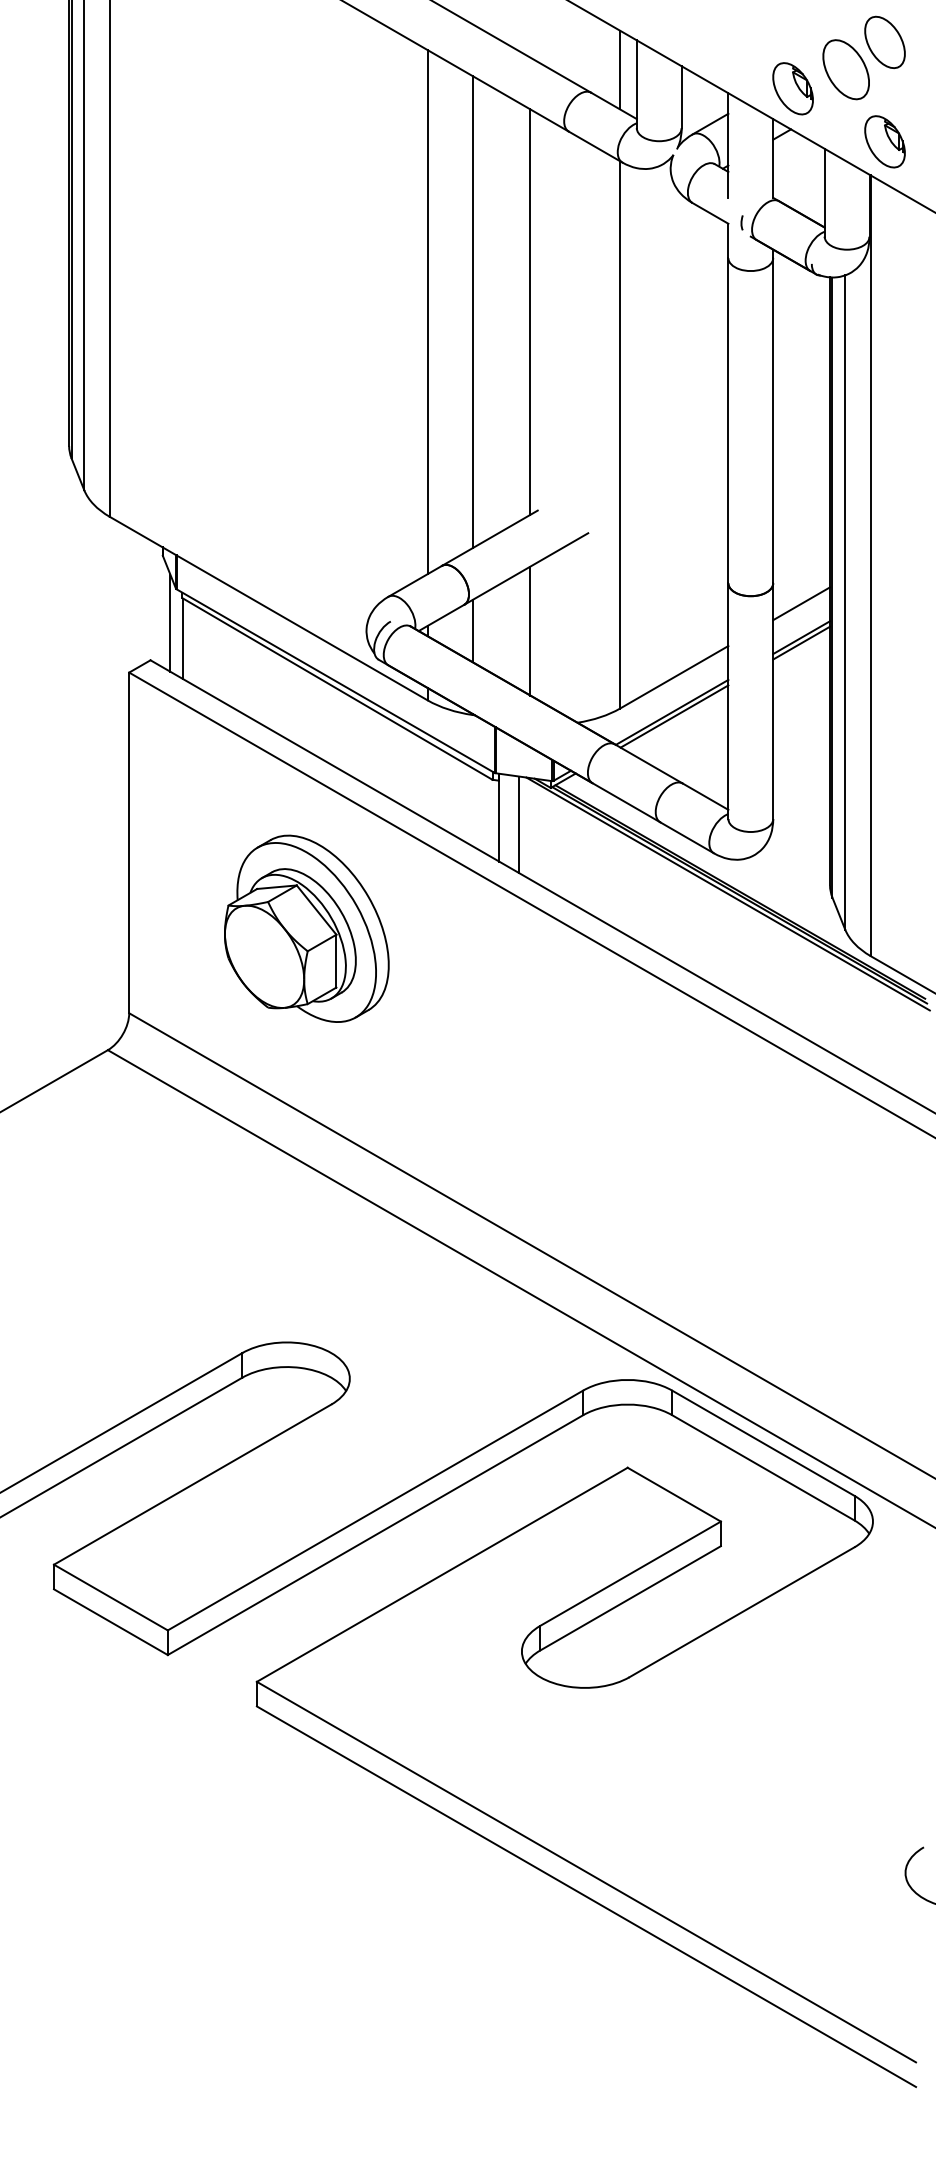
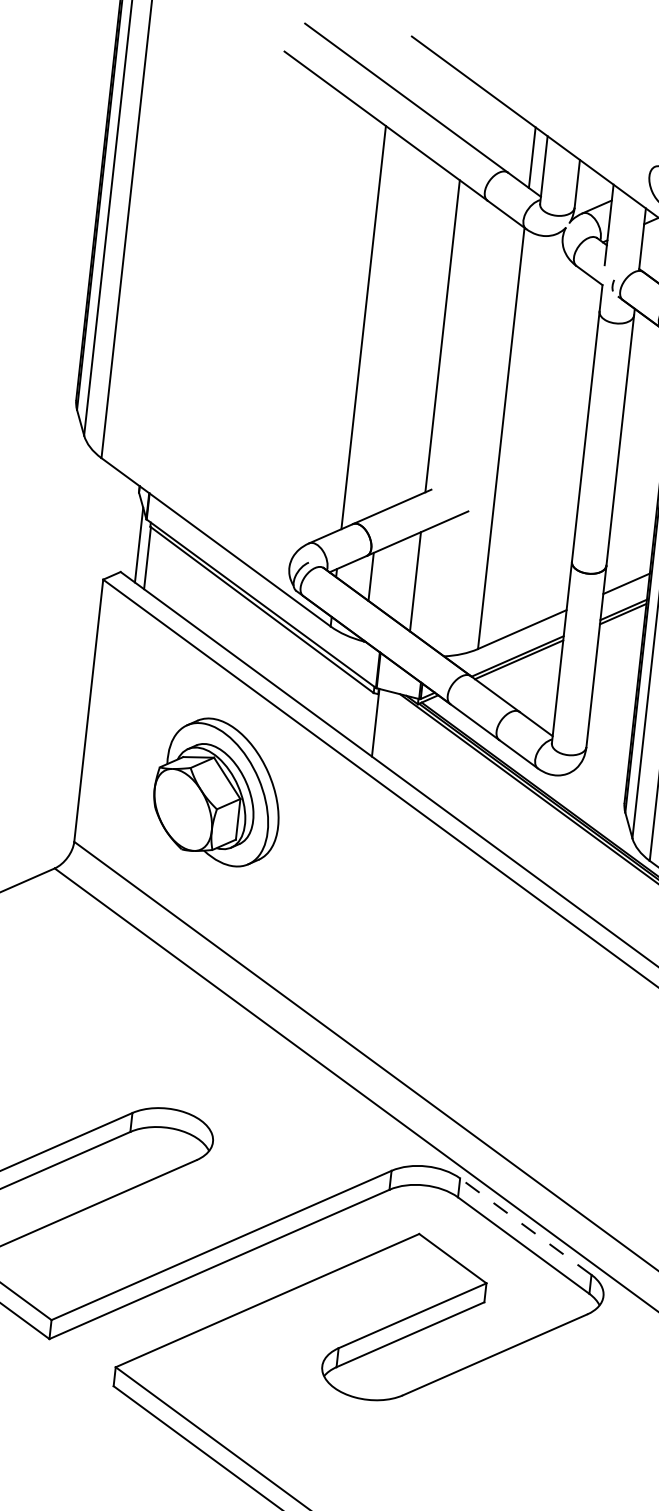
line: (472, 312) -> (398, 331), removed
line: (519, 824) -> (390, 729), removed
line: (762, 1443) -> (525, 1226), solid -> dashed

